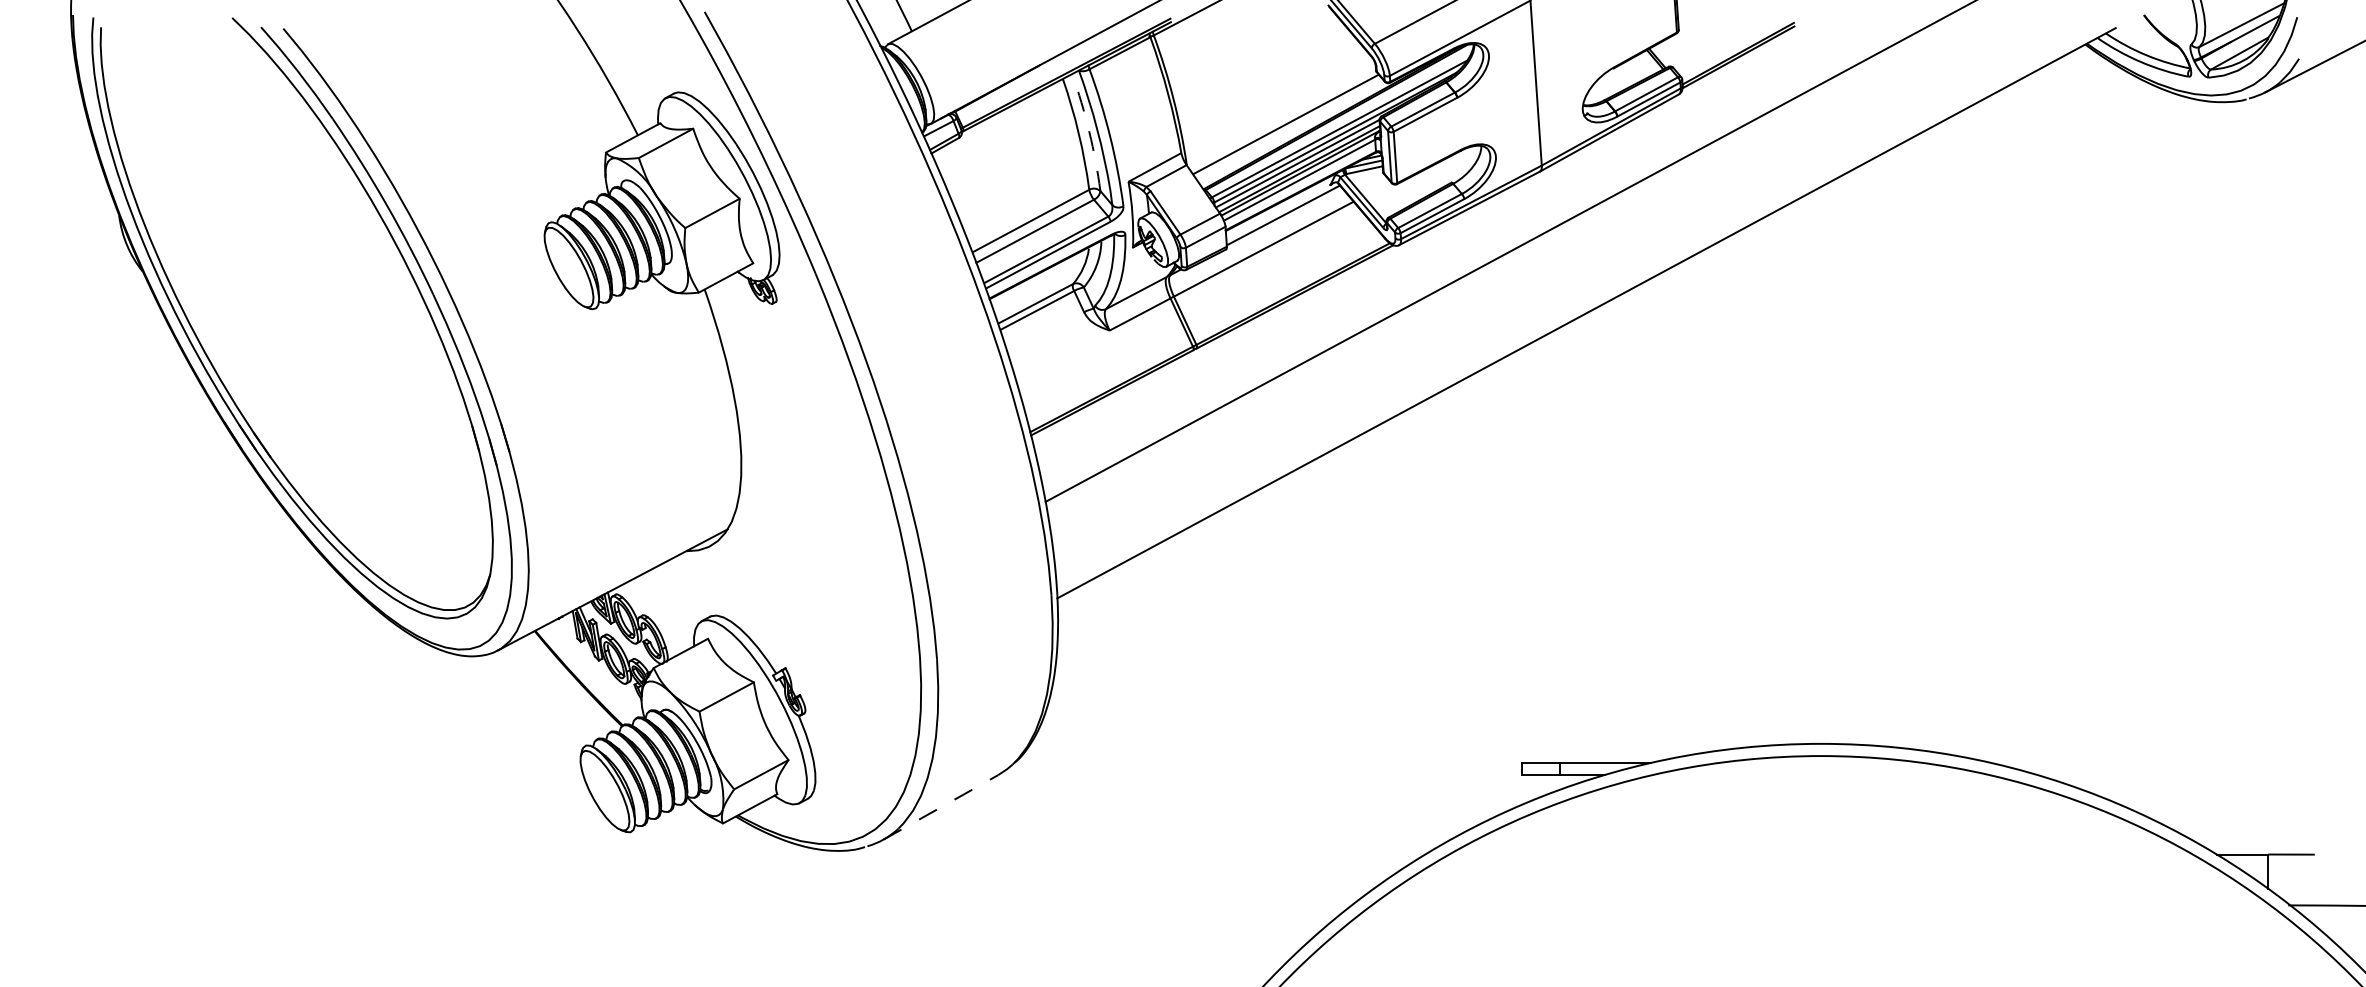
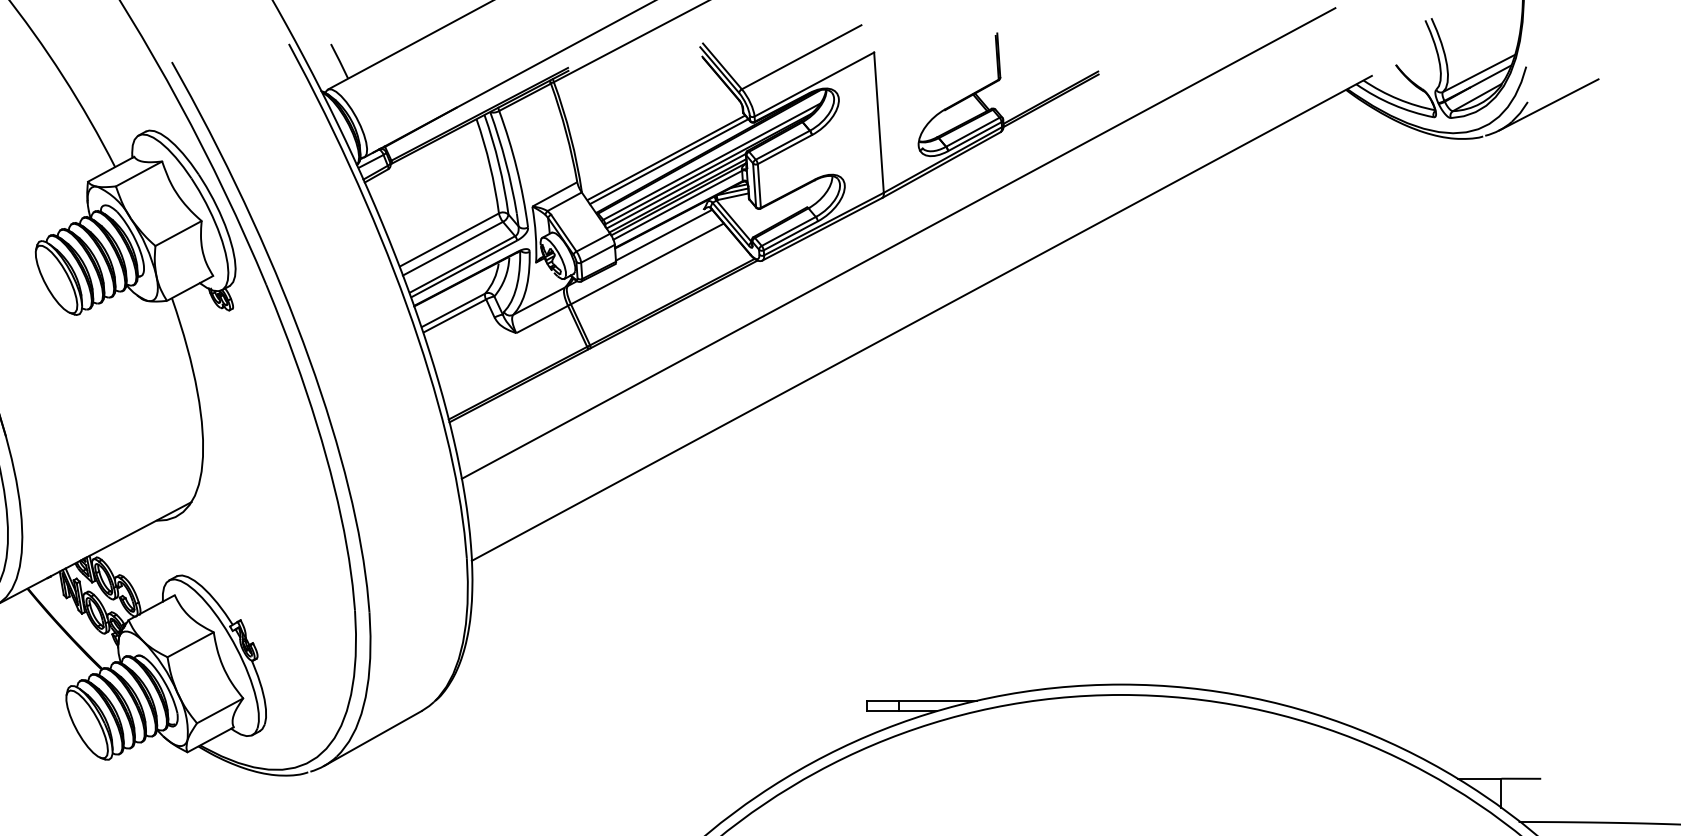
line: (1289, 128) -> (669, 161), added
arc: (1089, 131) -> (499, 163), dashed -> solid
line: (940, 807) -> (372, 738), dashed -> solid

